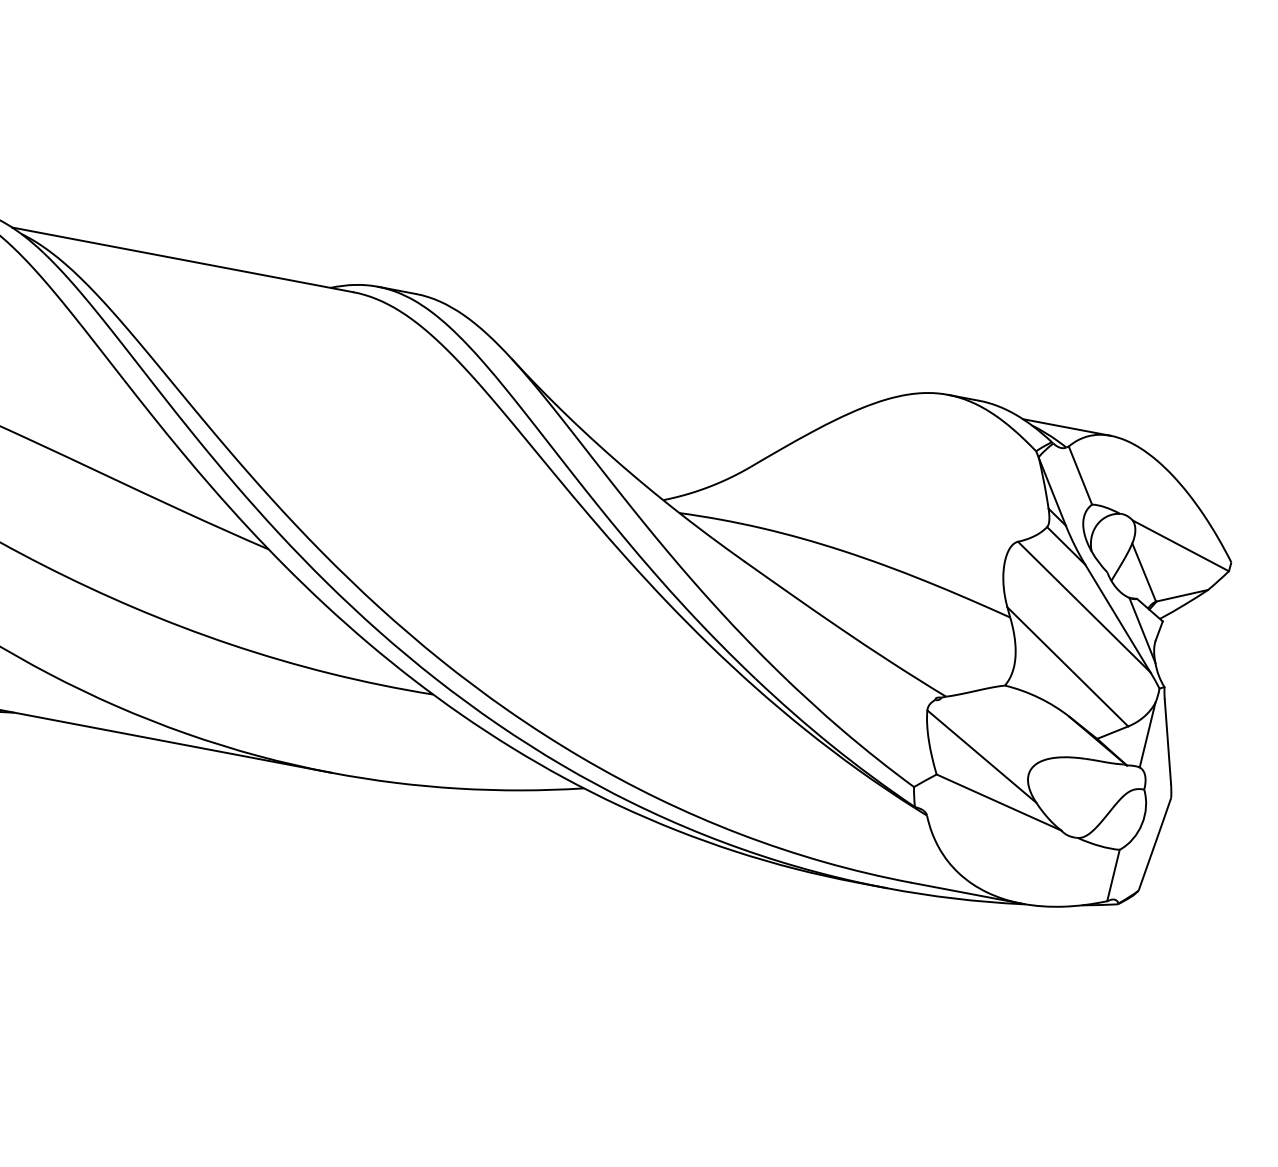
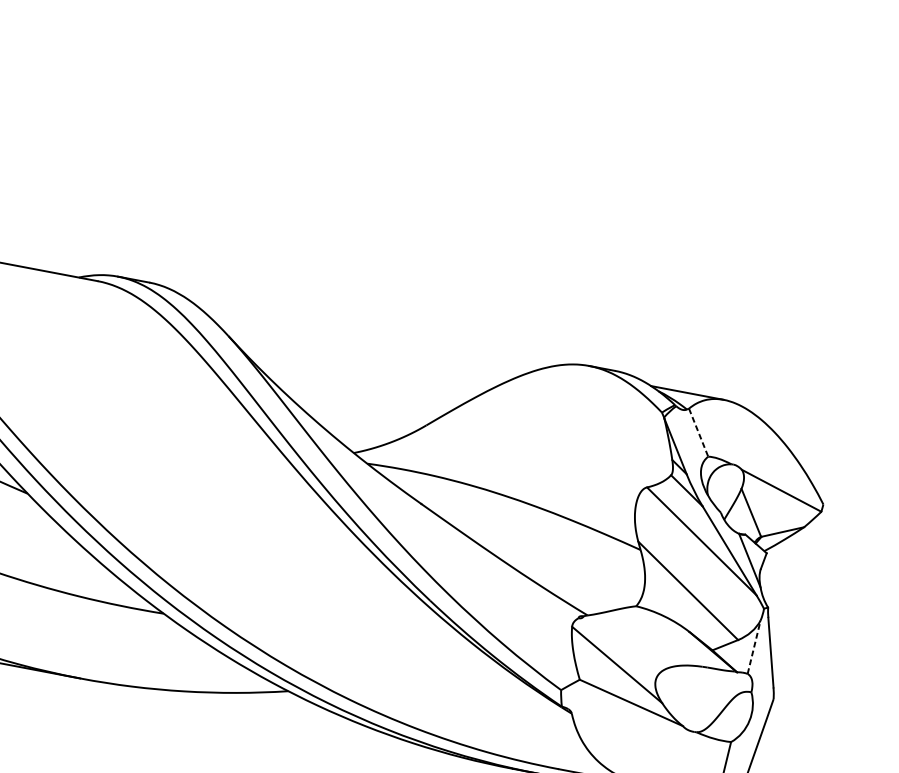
line: (1080, 476) -> (698, 433), solid -> dashed
line: (1147, 734) -> (754, 646), solid -> dashed

